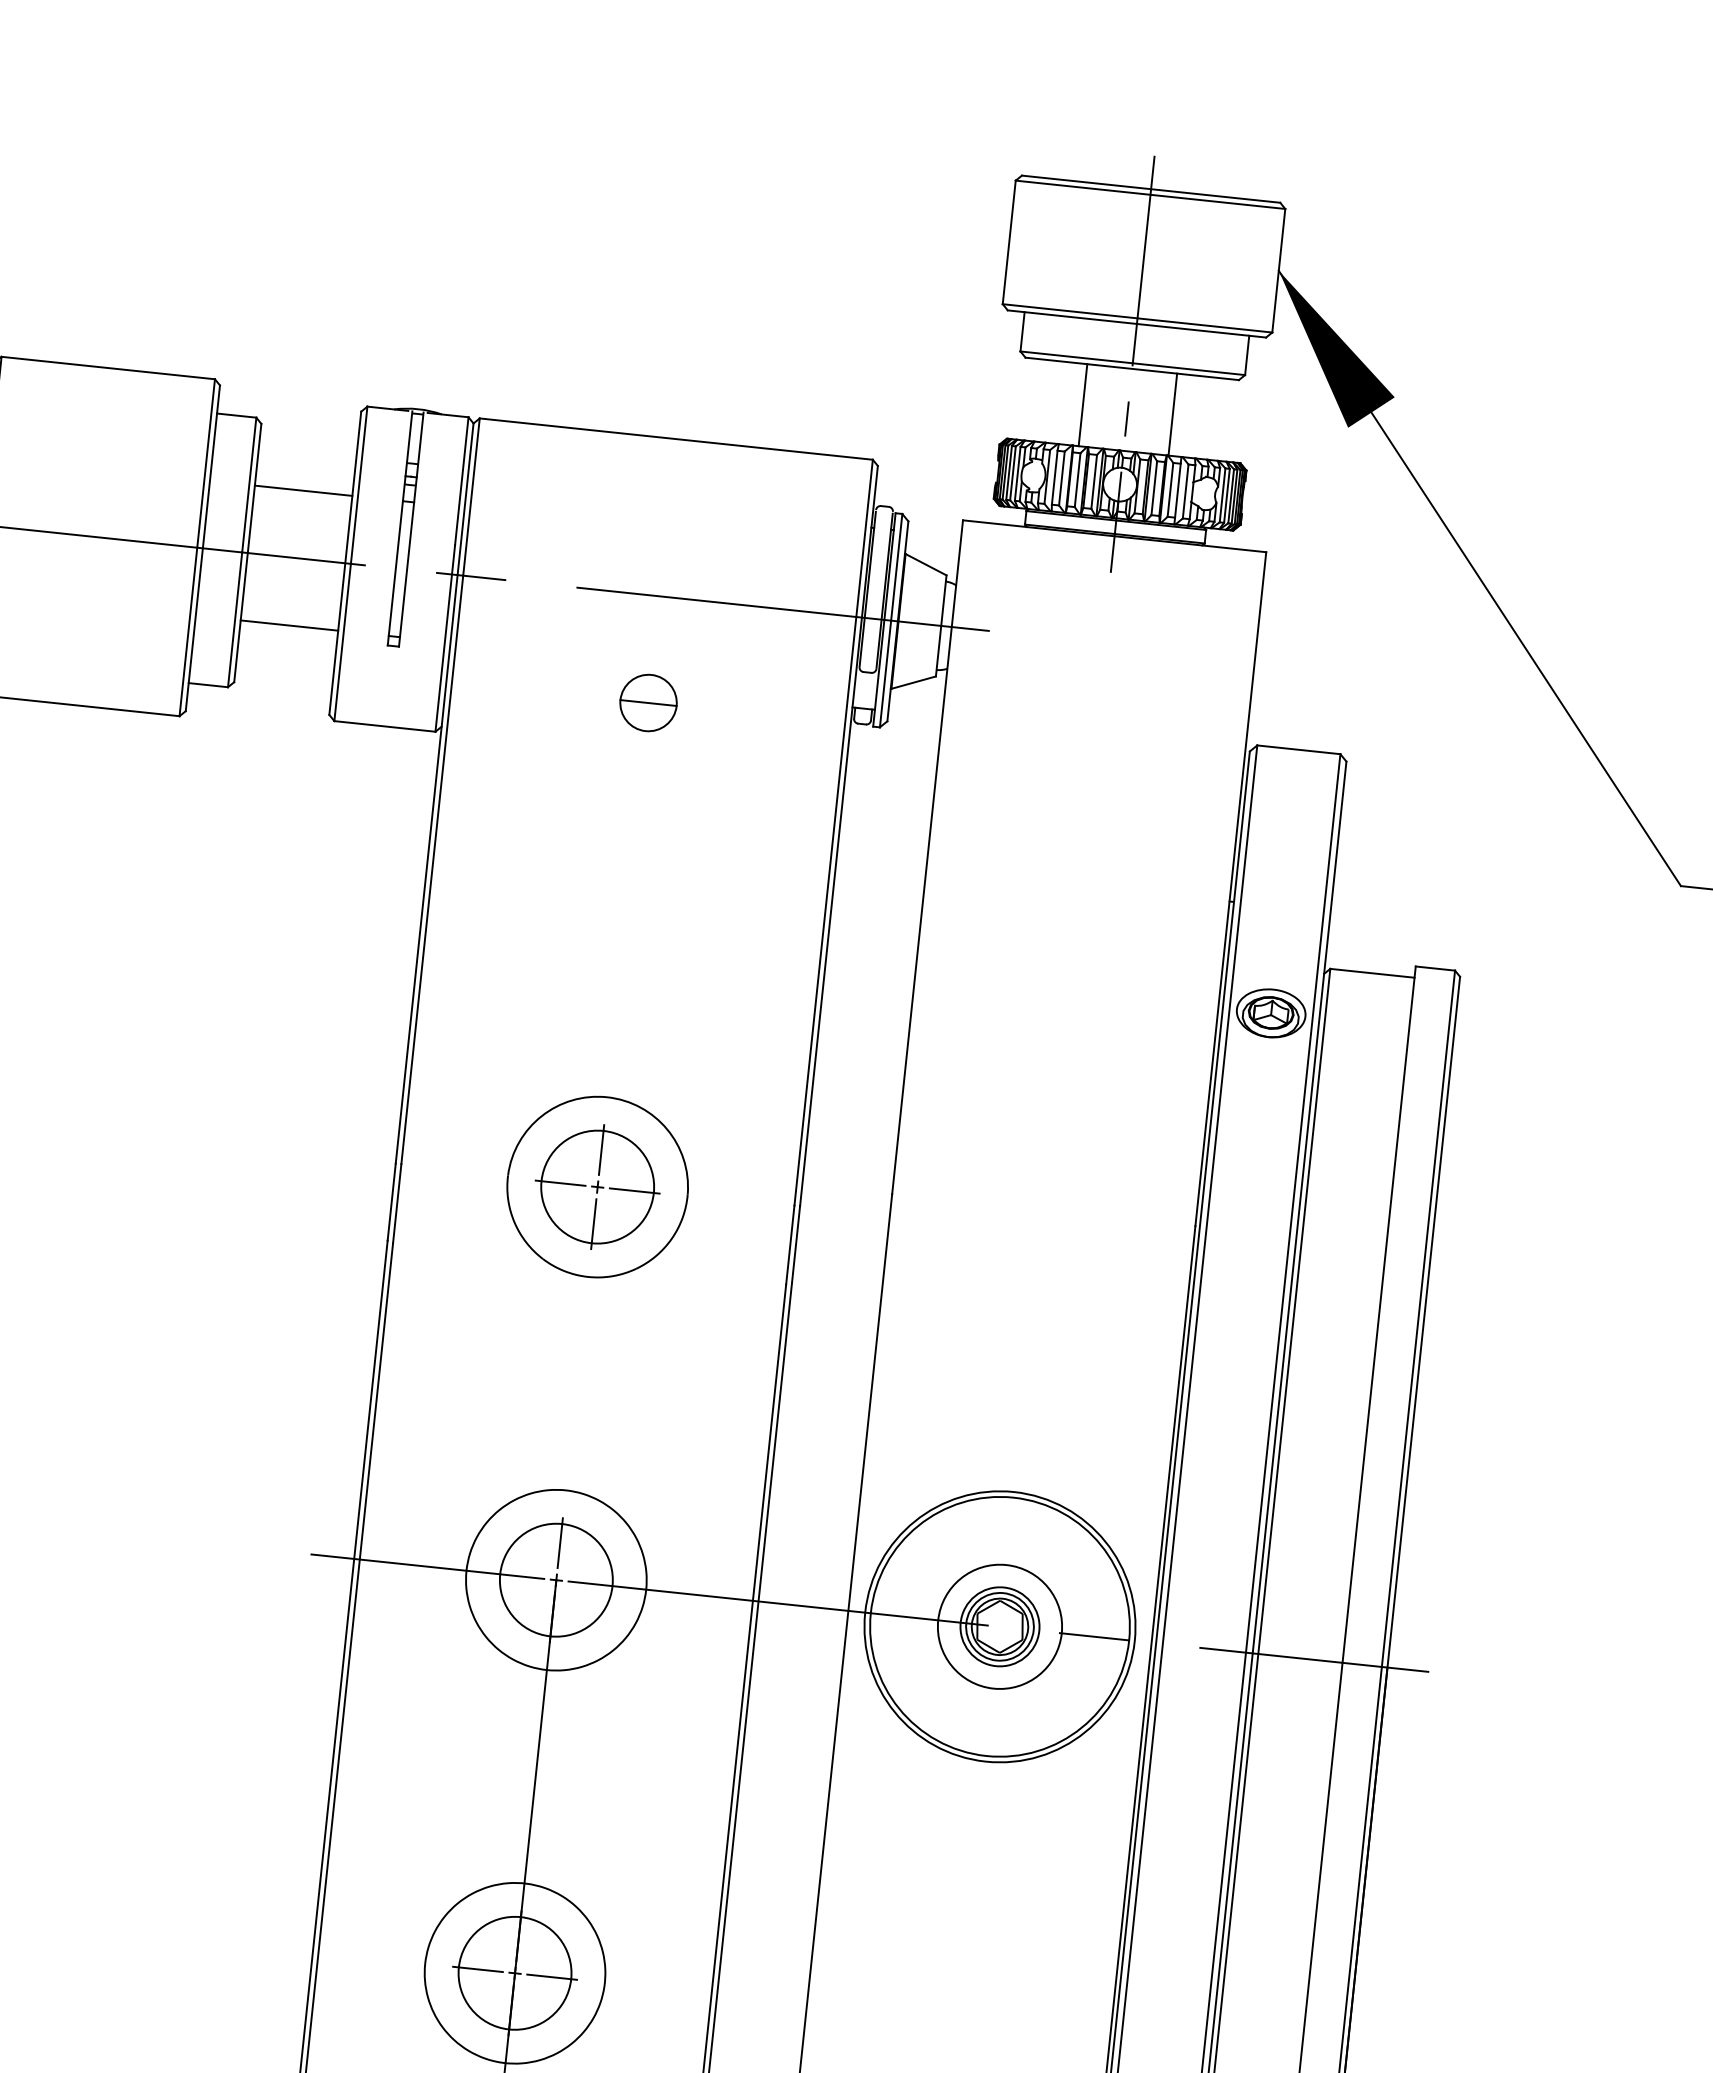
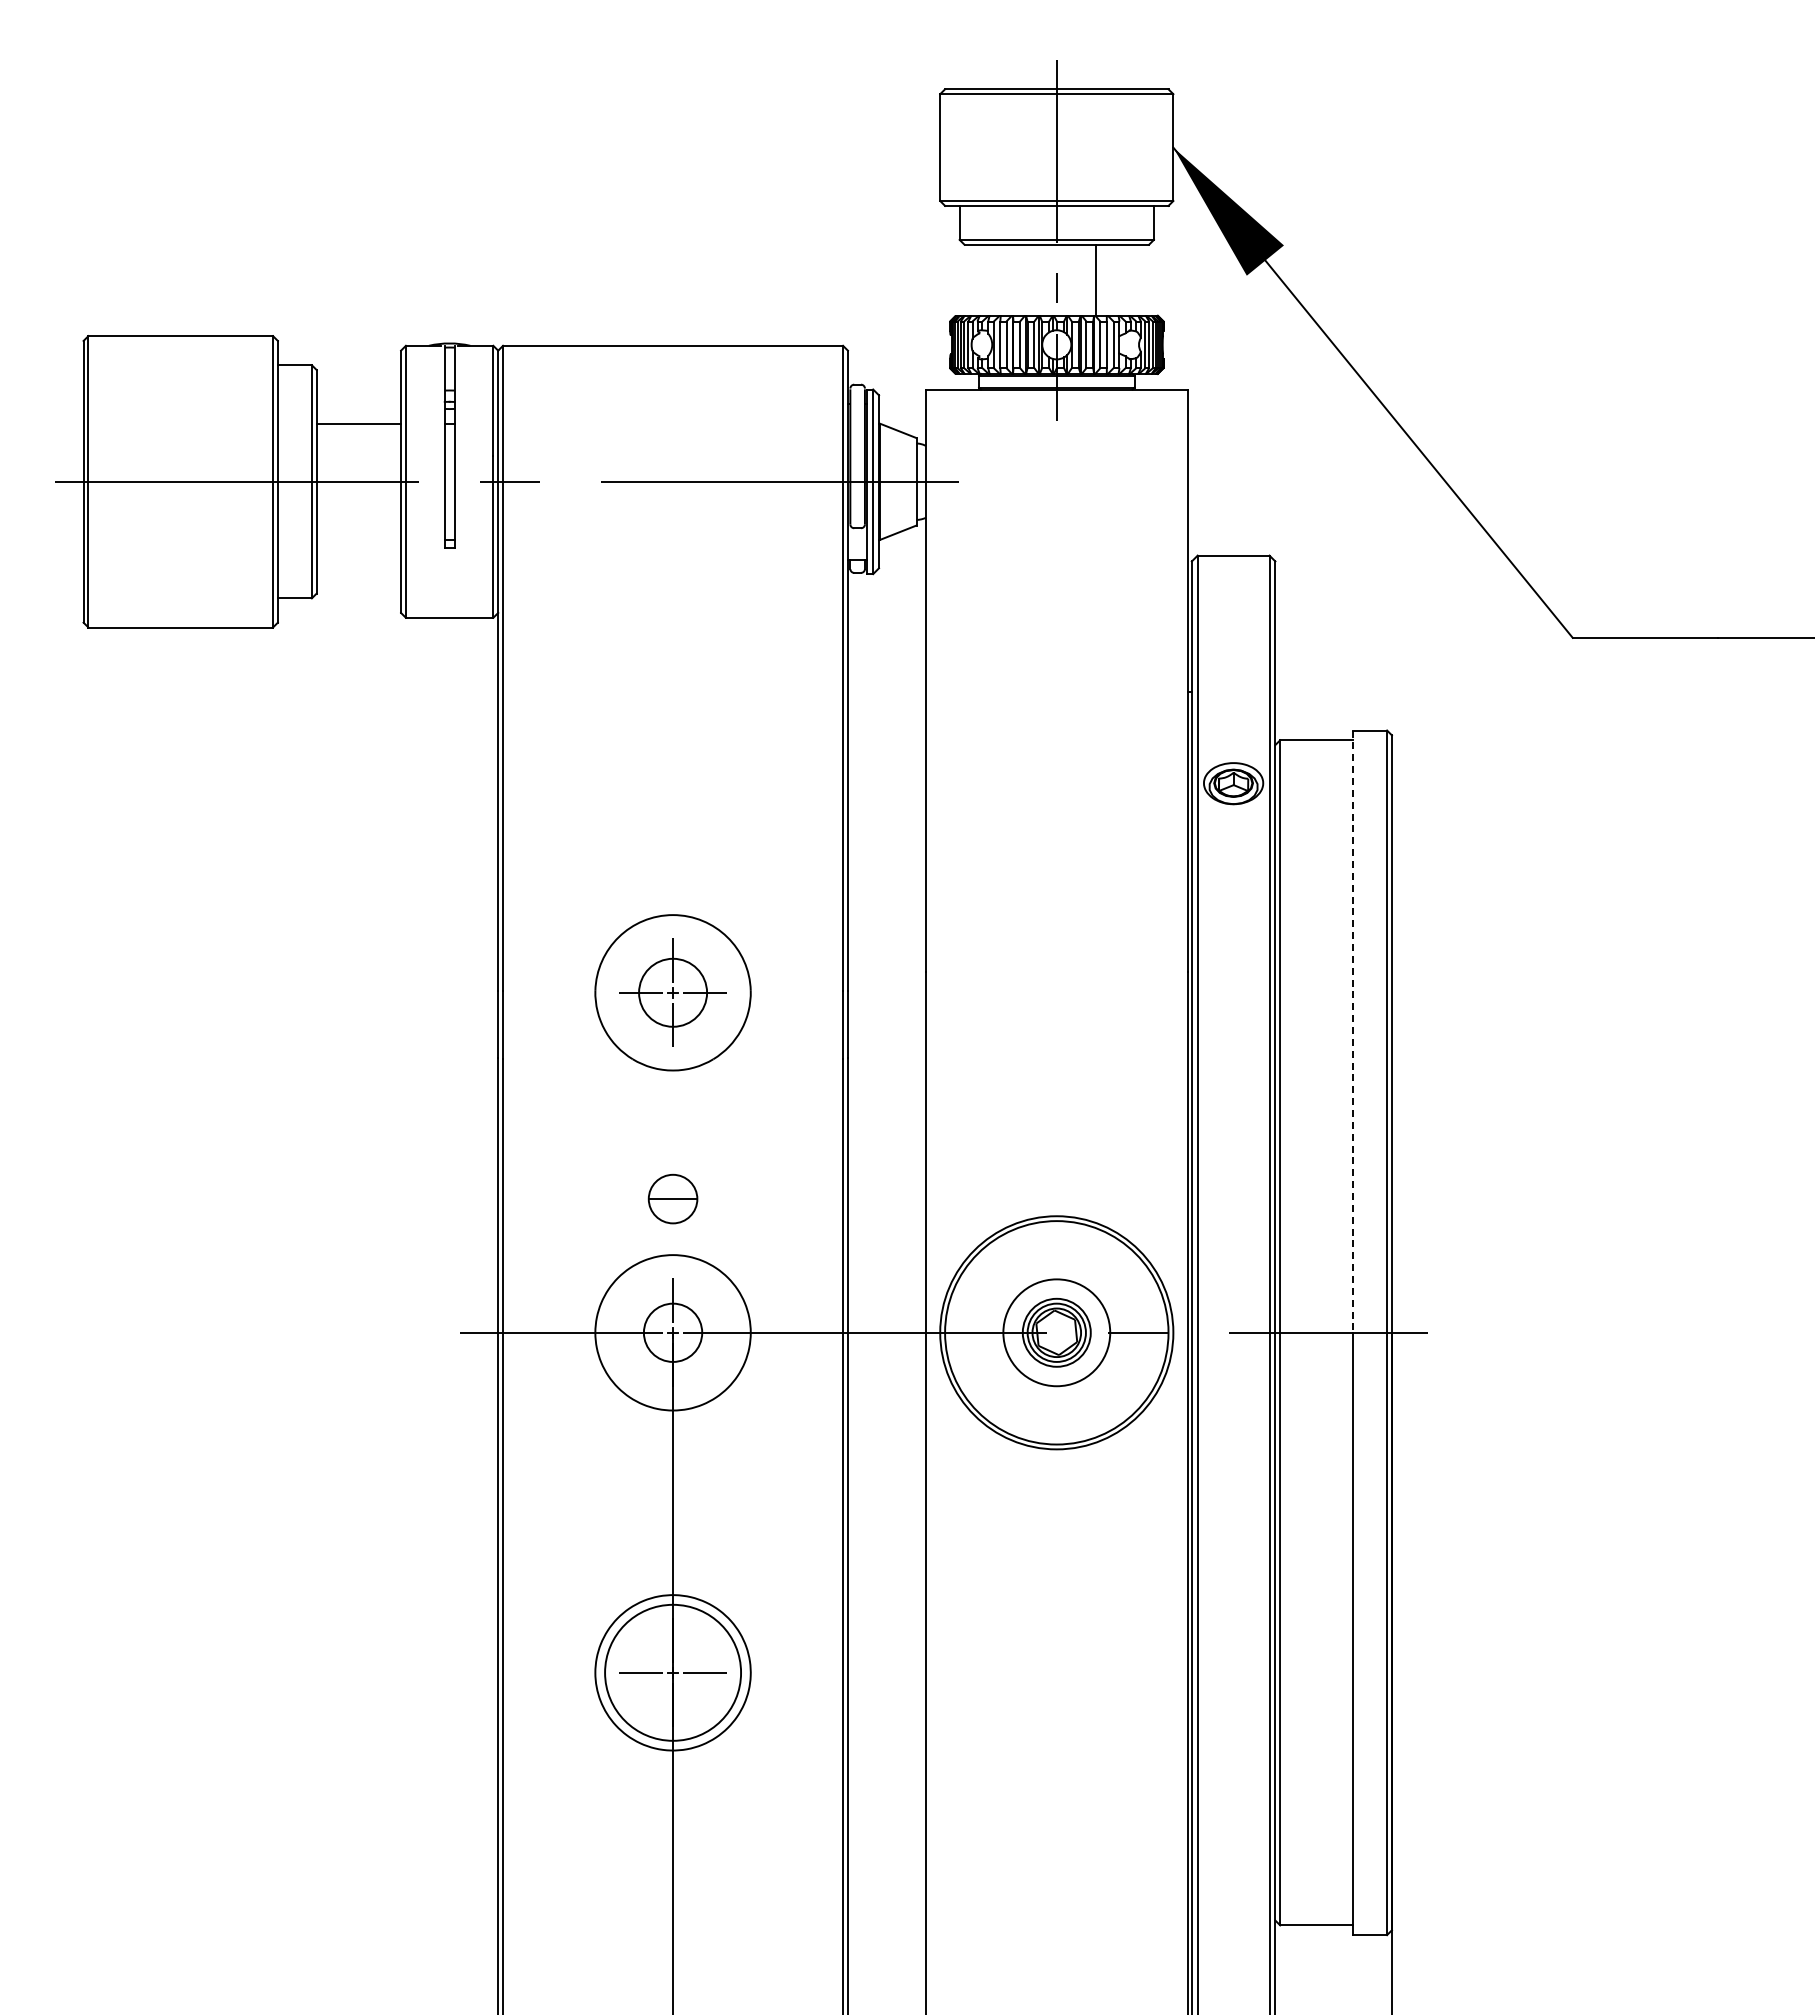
line: (1082, 404) -> (1017, 279), removed
line: (288, 625) -> (358, 540), removed
part: (647, 702) -> (672, 1198), moved
circle: (597, 1186) -> (672, 992), size x0.7
line: (1379, 1315) -> (1353, 1032), solid -> dashed
circle: (555, 1579) -> (672, 1332), size x0.6
circle: (514, 1972) -> (672, 1672), size x1.4

